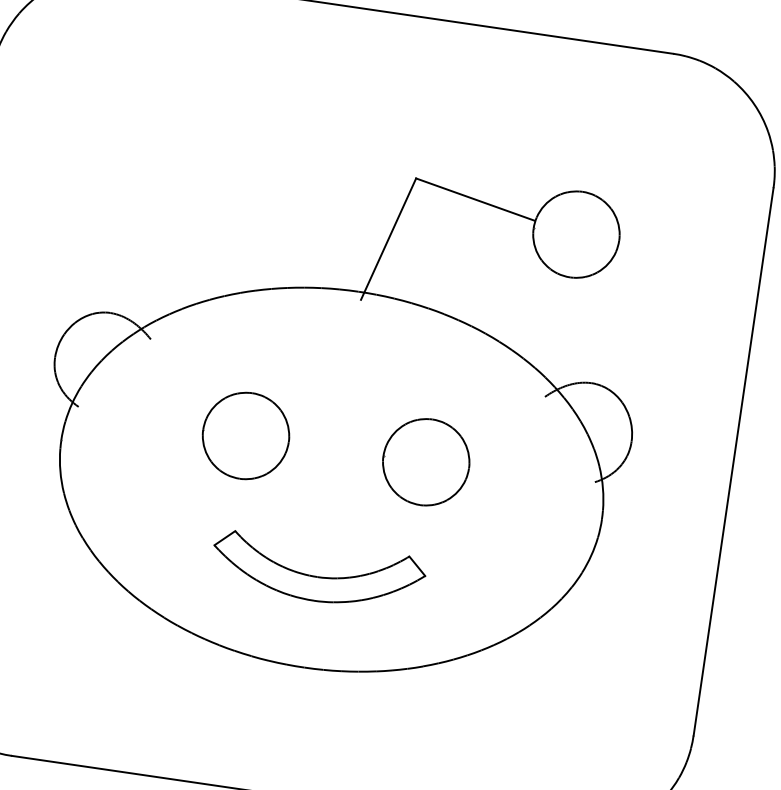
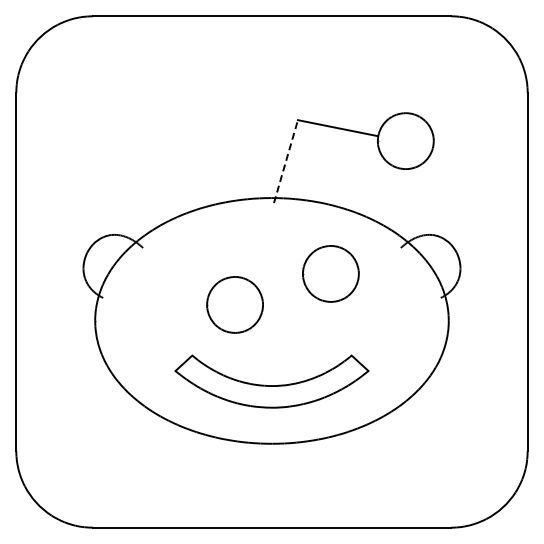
line: (389, 239) -> (286, 161), solid -> dashed
part: (245, 435) -> (234, 304), moved
part: (425, 461) -> (330, 273), moved
part: (317, 570) -> (271, 380), size x1.4

